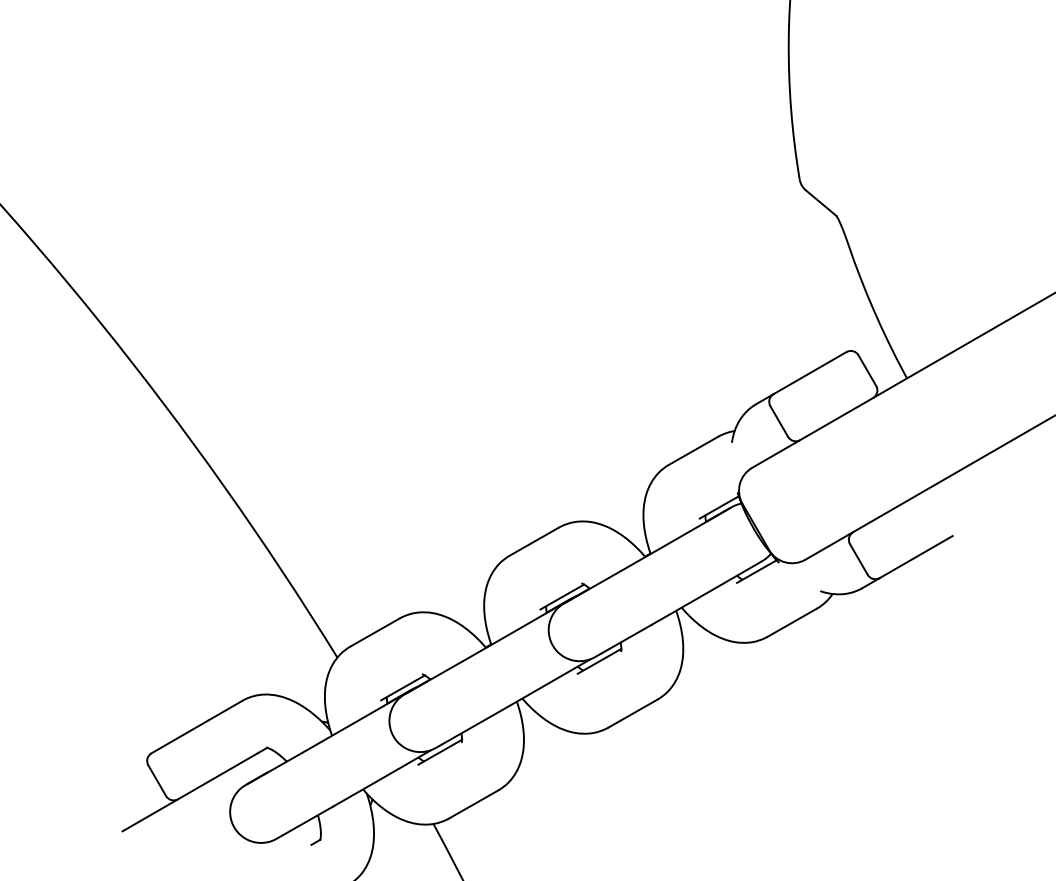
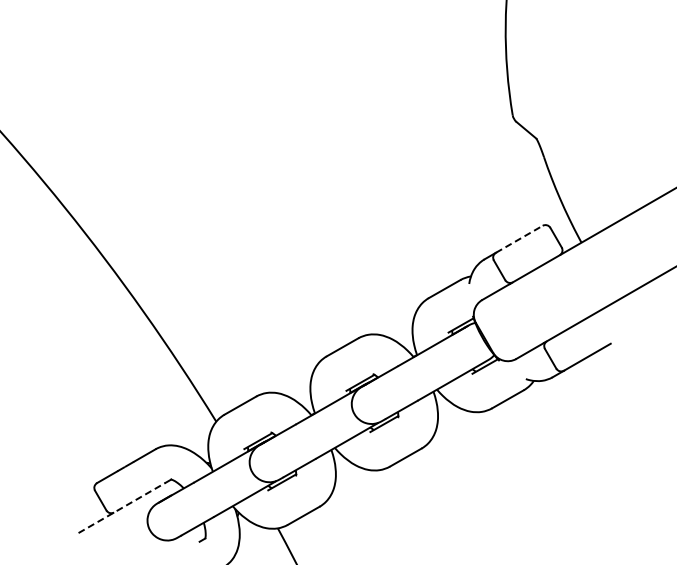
line: (810, 373) -> (519, 239), solid -> dashed
line: (191, 791) -> (122, 507), solid -> dashed

